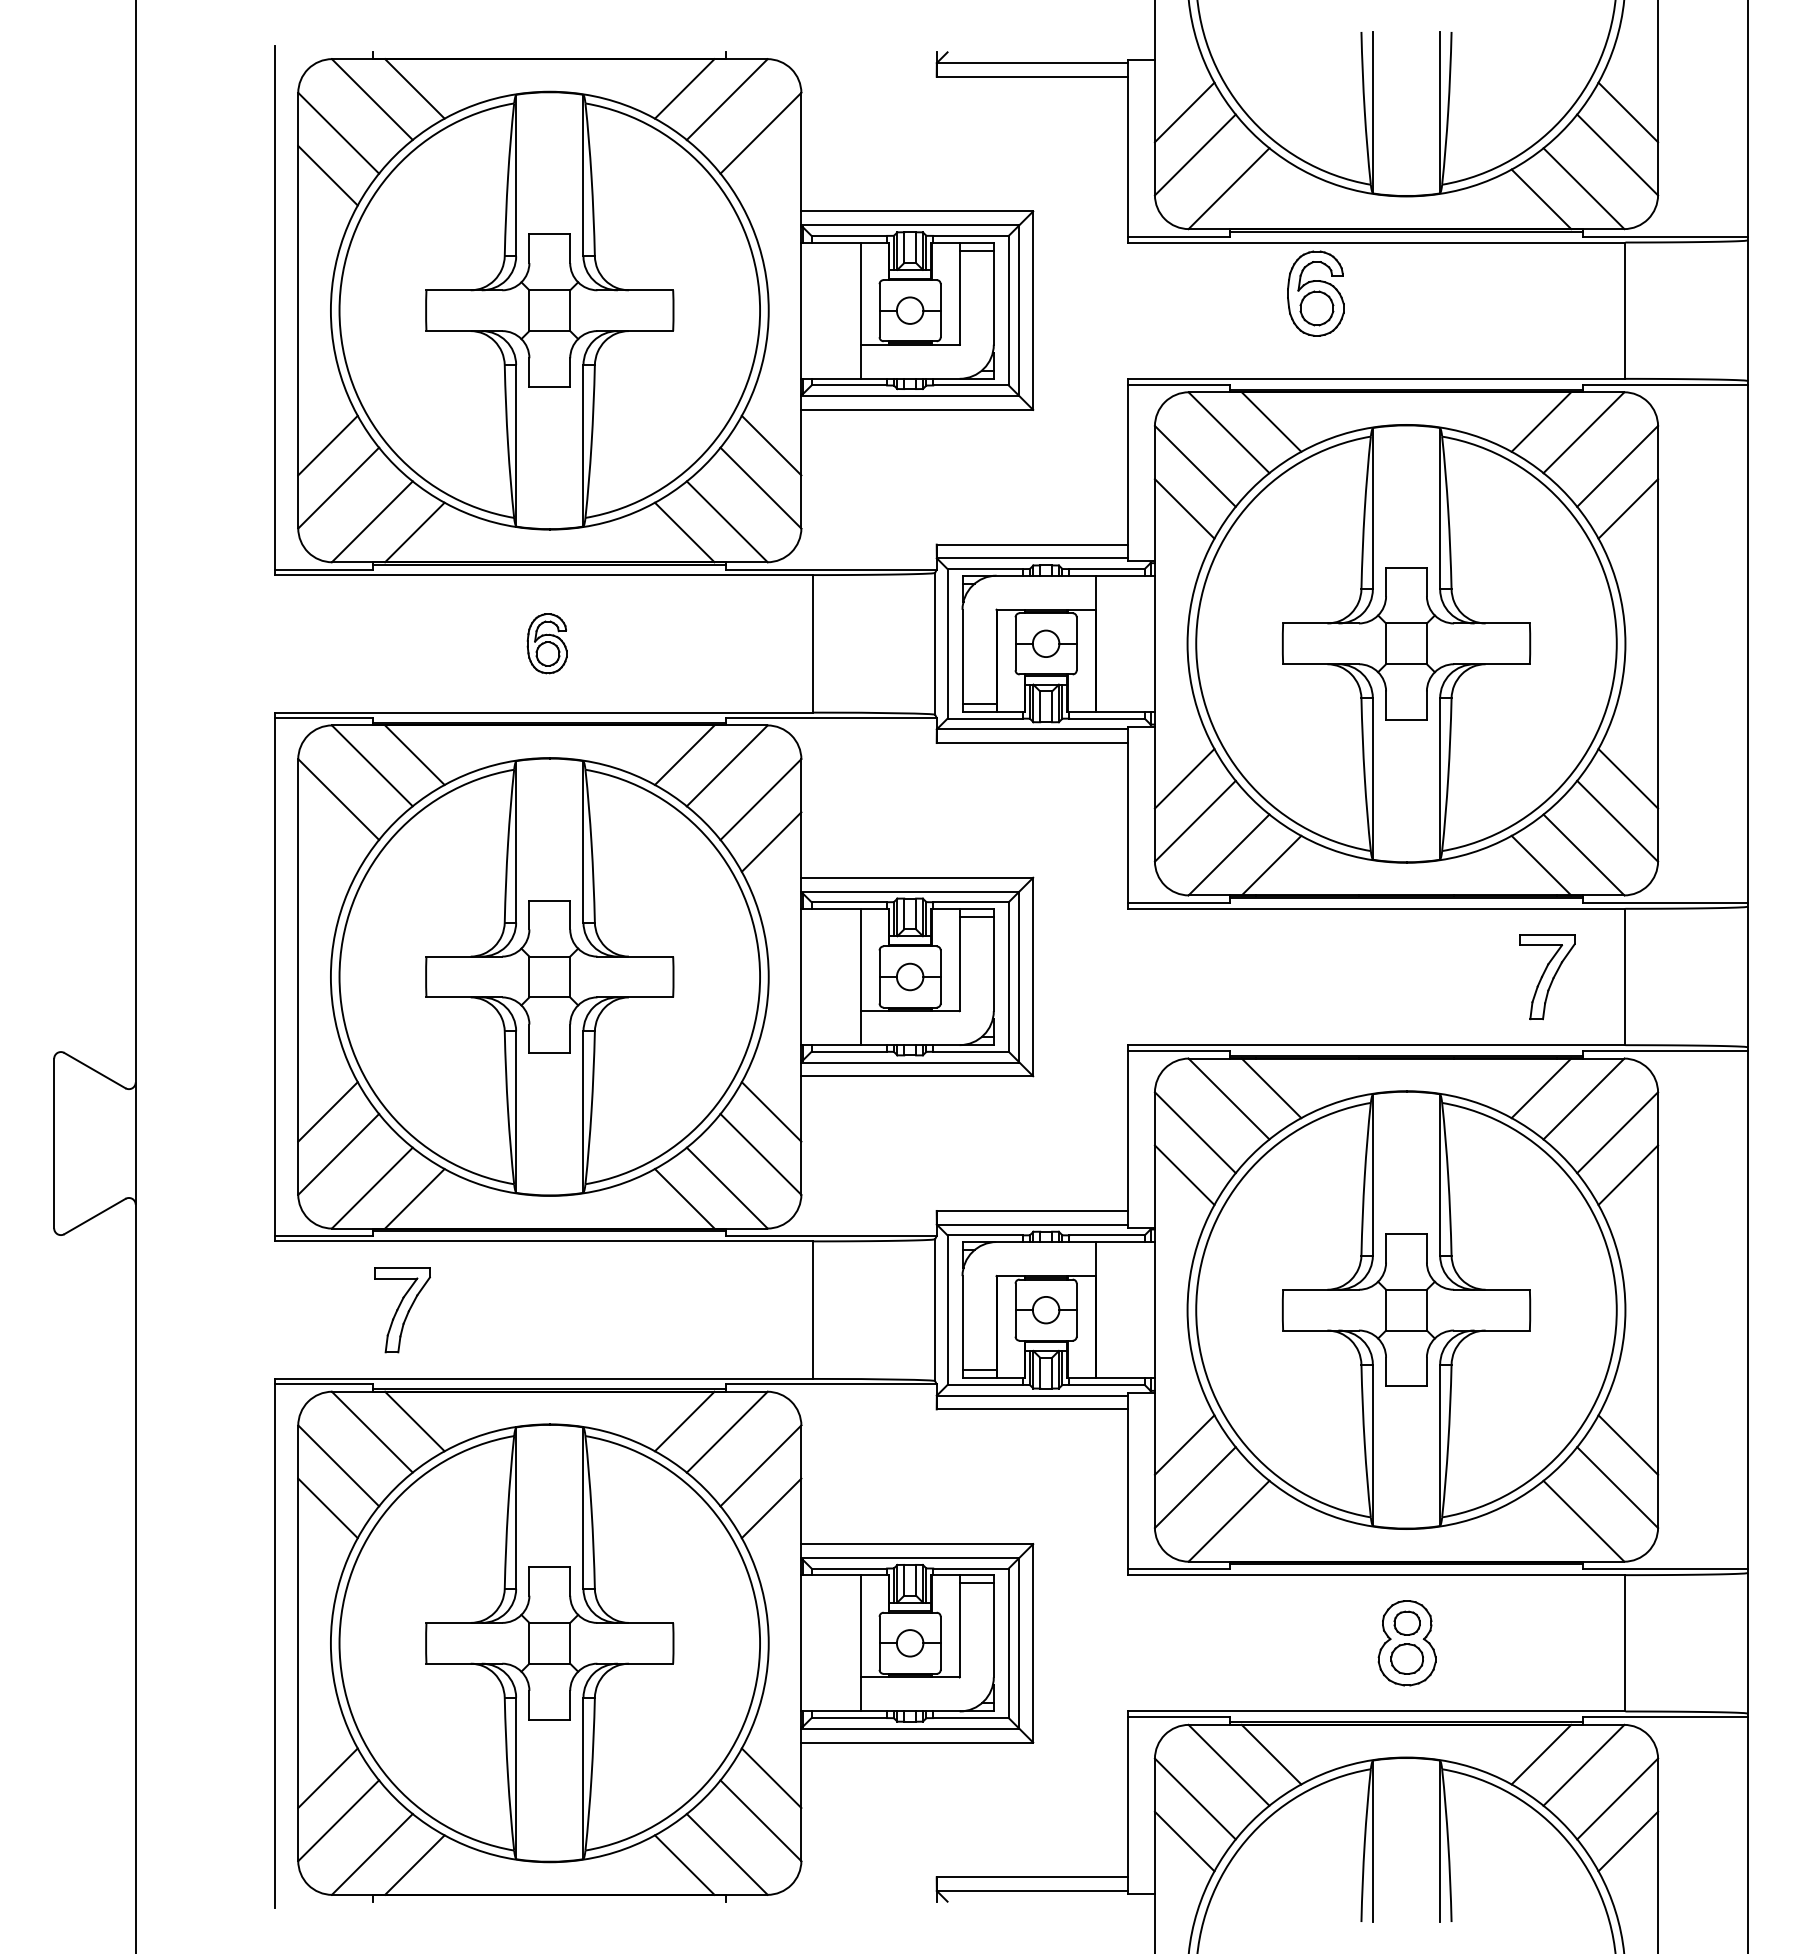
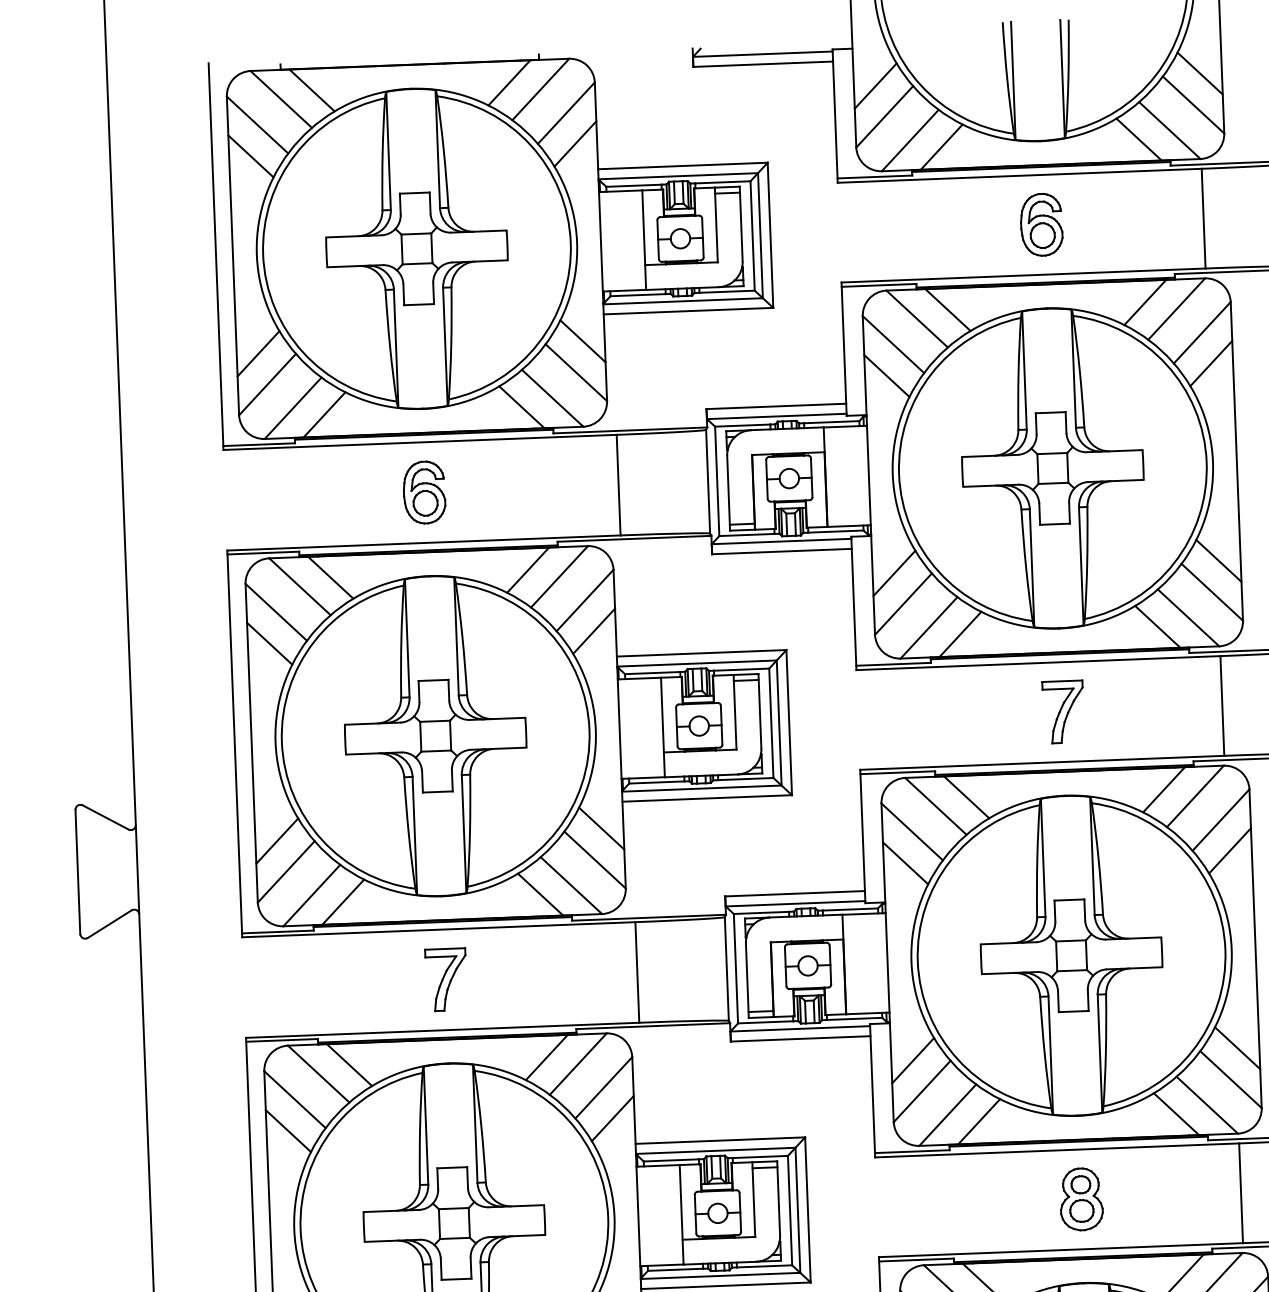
line: (771, 175) -> (575, 143), added
line: (1271, 199) -> (941, 147), added
part: (1315, 293) -> (1041, 224), moved
part: (547, 643) -> (424, 492), size x1.43
line: (327, 841) -> (269, 643), added
part: (1547, 977) -> (1063, 712), moved
part: (402, 1310) -> (446, 980), moved
line: (1271, 1531) -> (979, 1121), added
line: (1541, 1531) -> (1176, 1113), added

